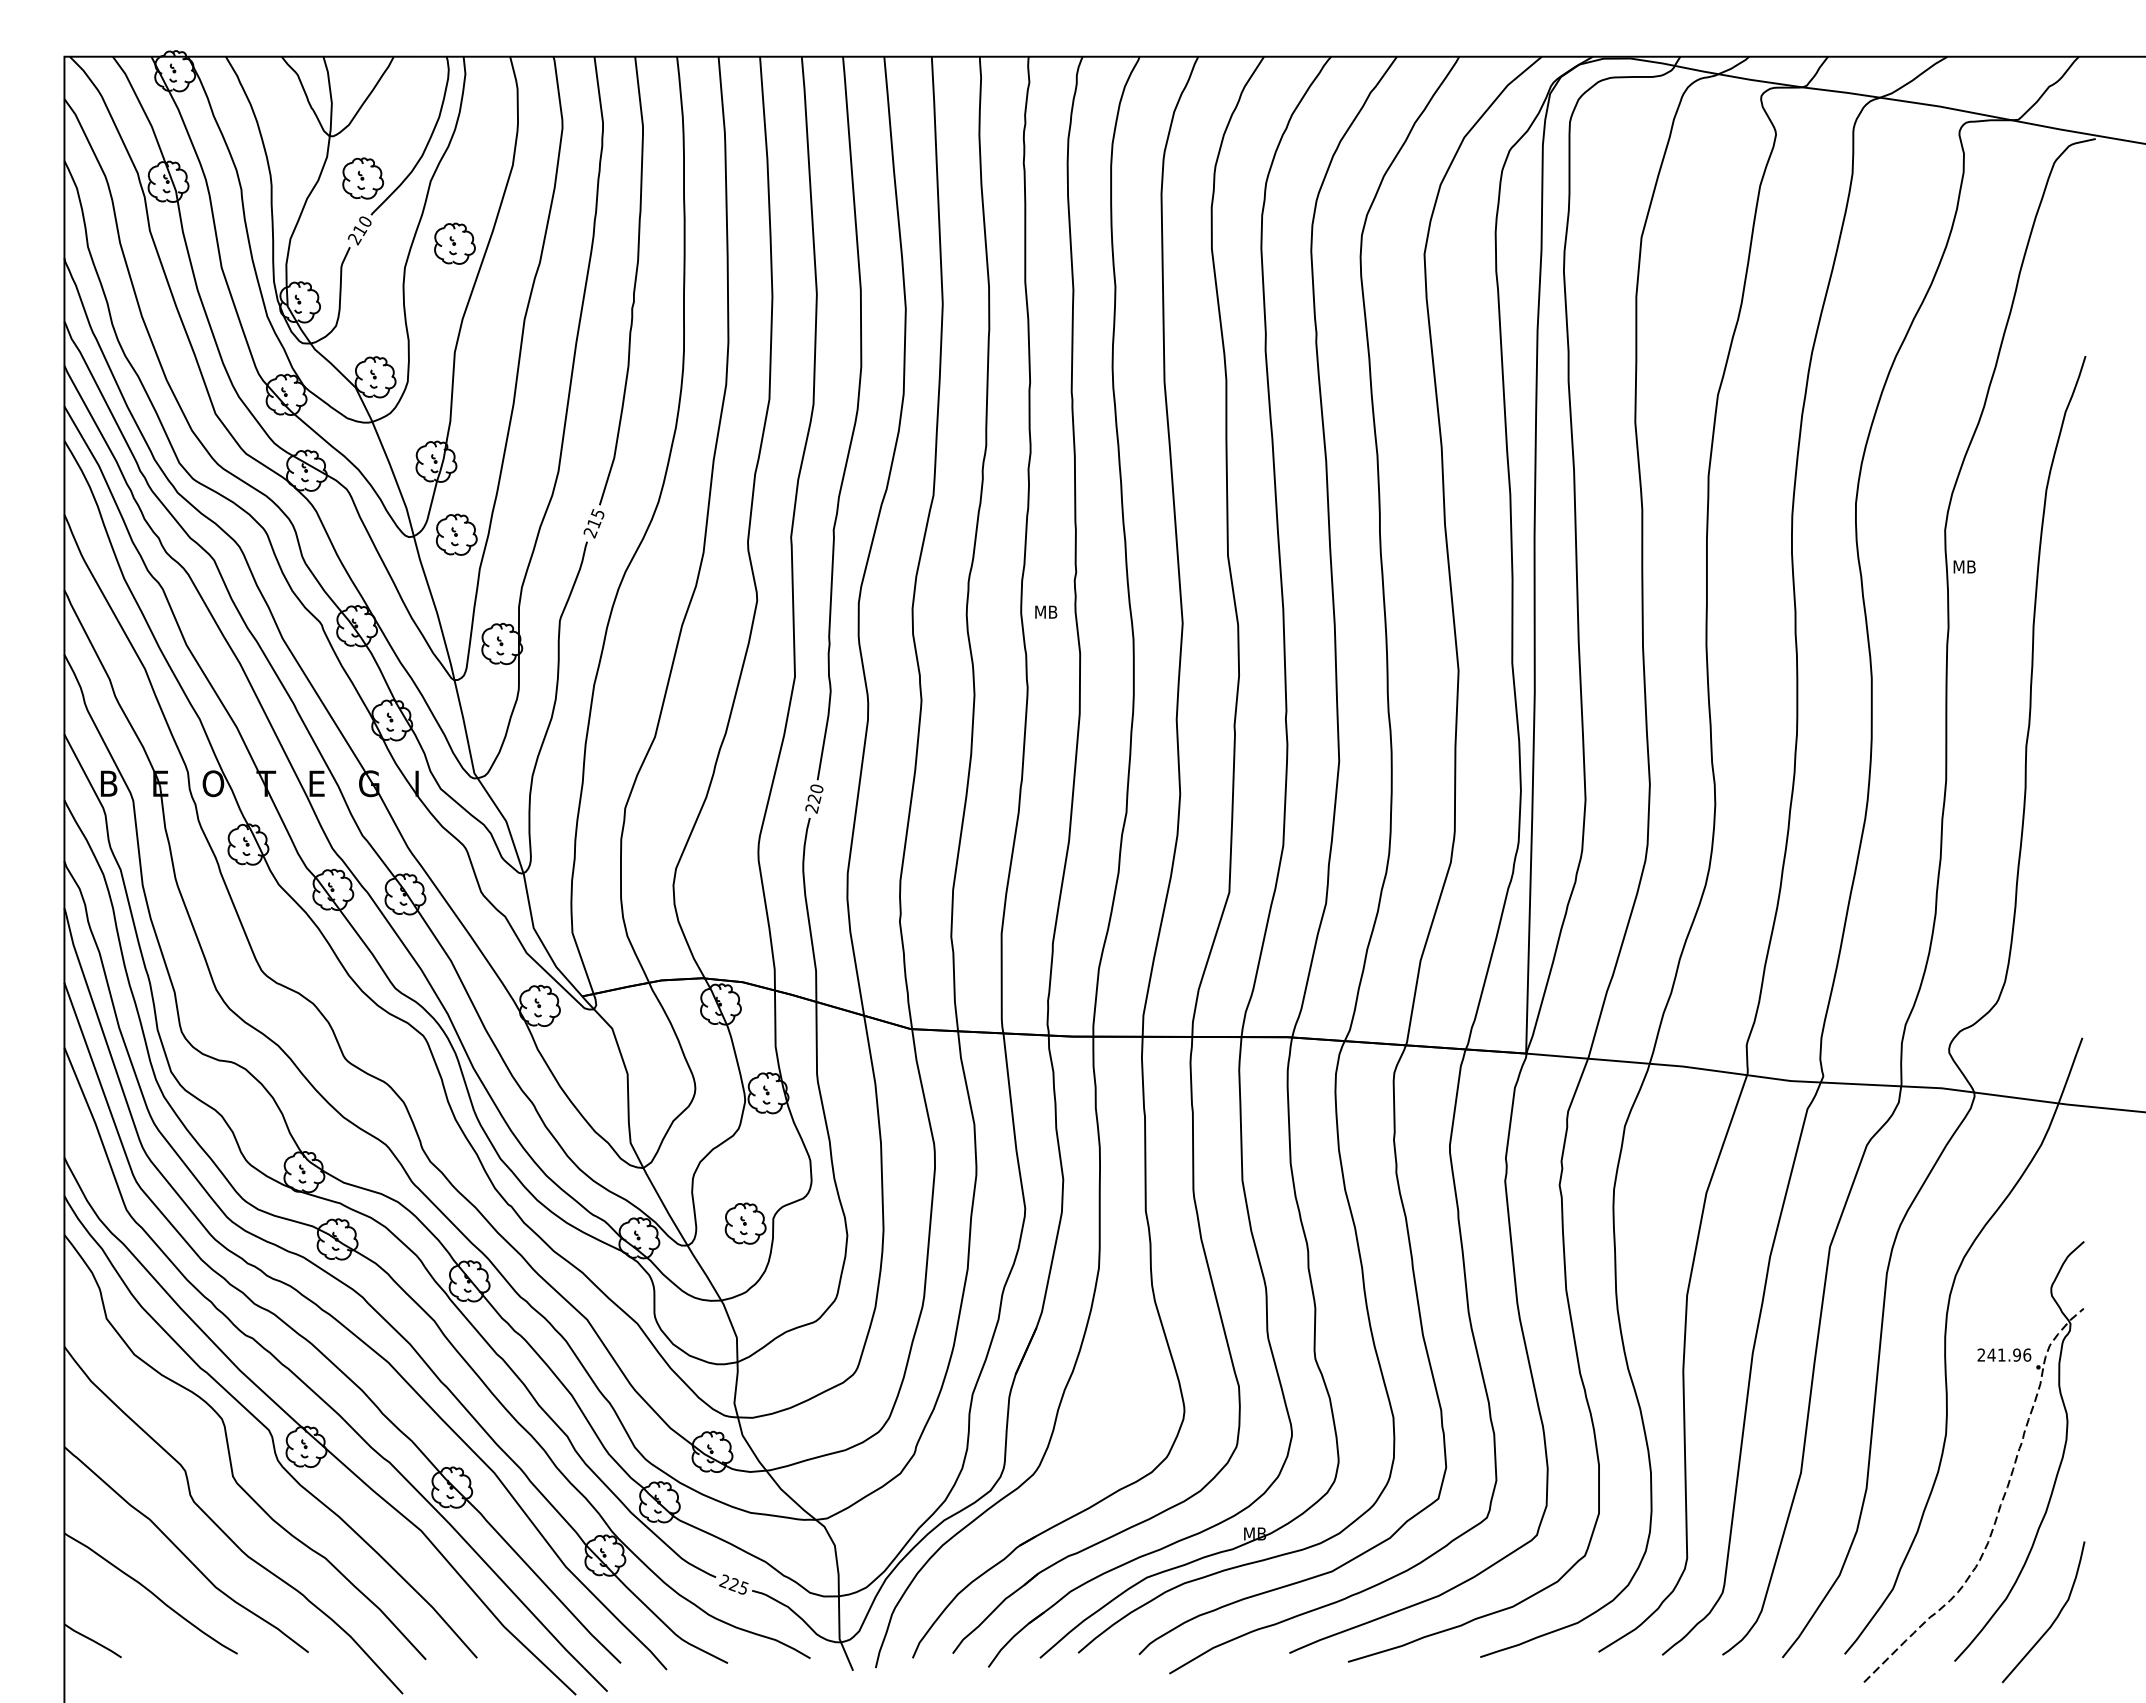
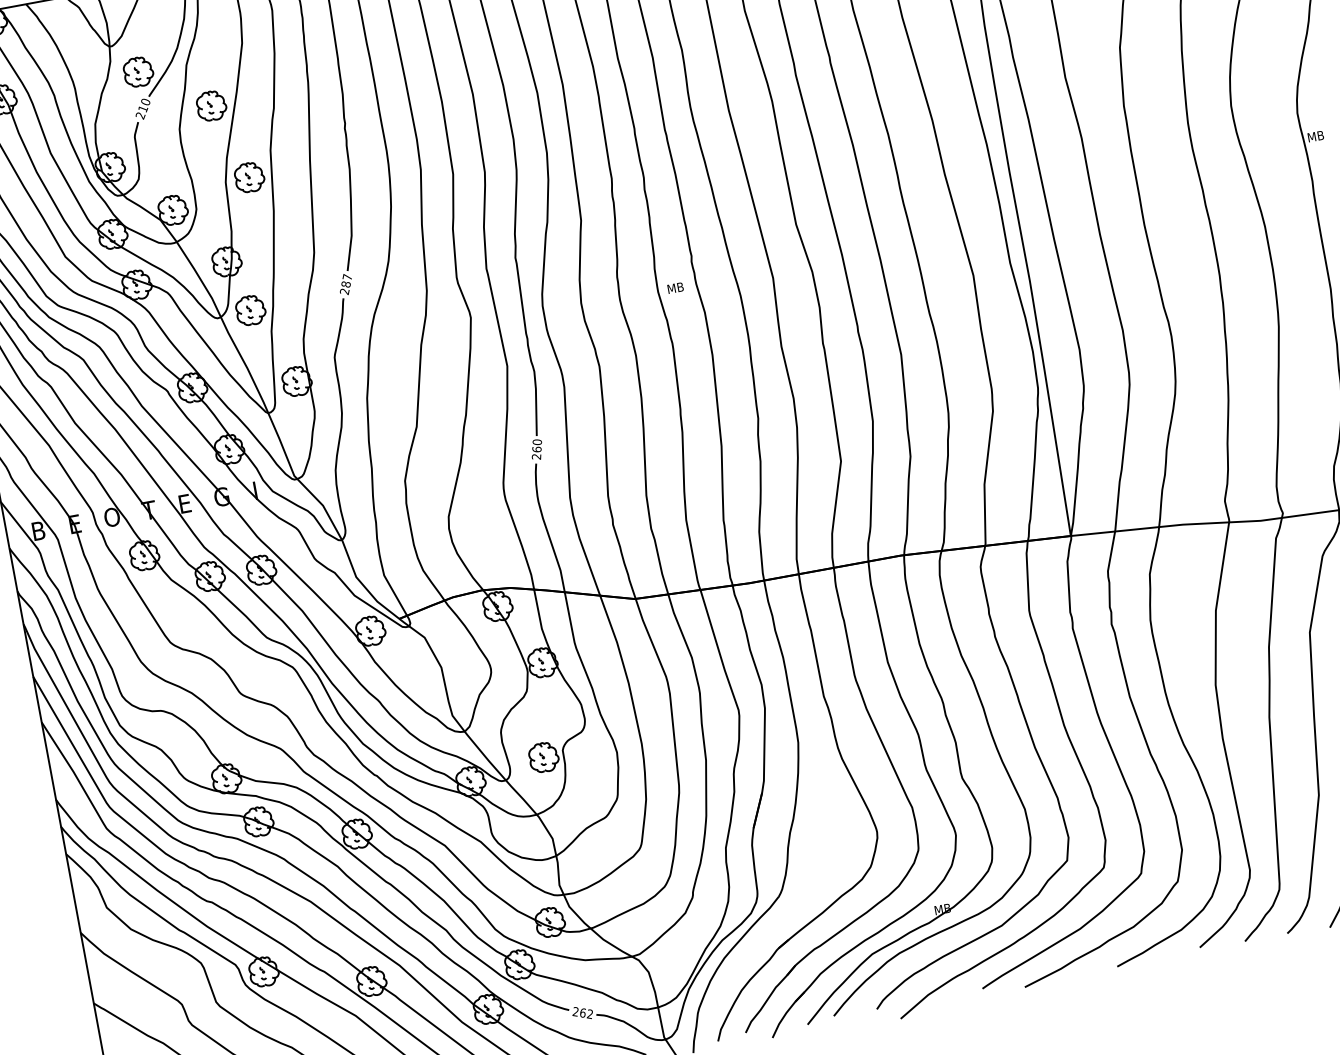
part: (488, 351) -> (249, 177), added
text: (595, 518) -> (346, 280), 215 -> 287
text: (814, 798) -> (536, 449), 220 -> 260
text: (738, 1586) -> (586, 1013), 225 -> 262

